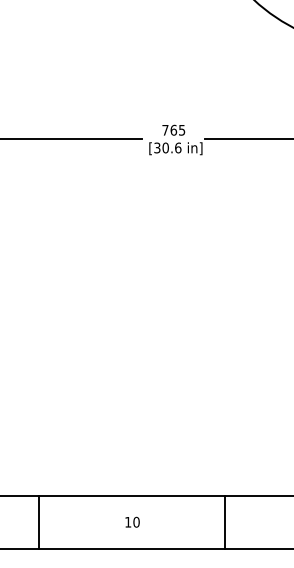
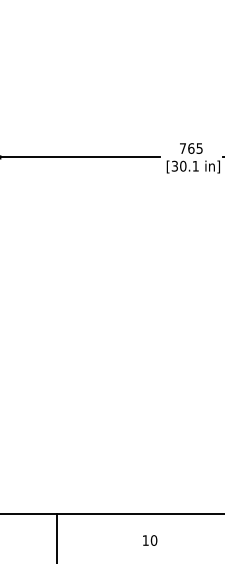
text: (178, 147) -> (196, 165), [30.6 -> [30.1

